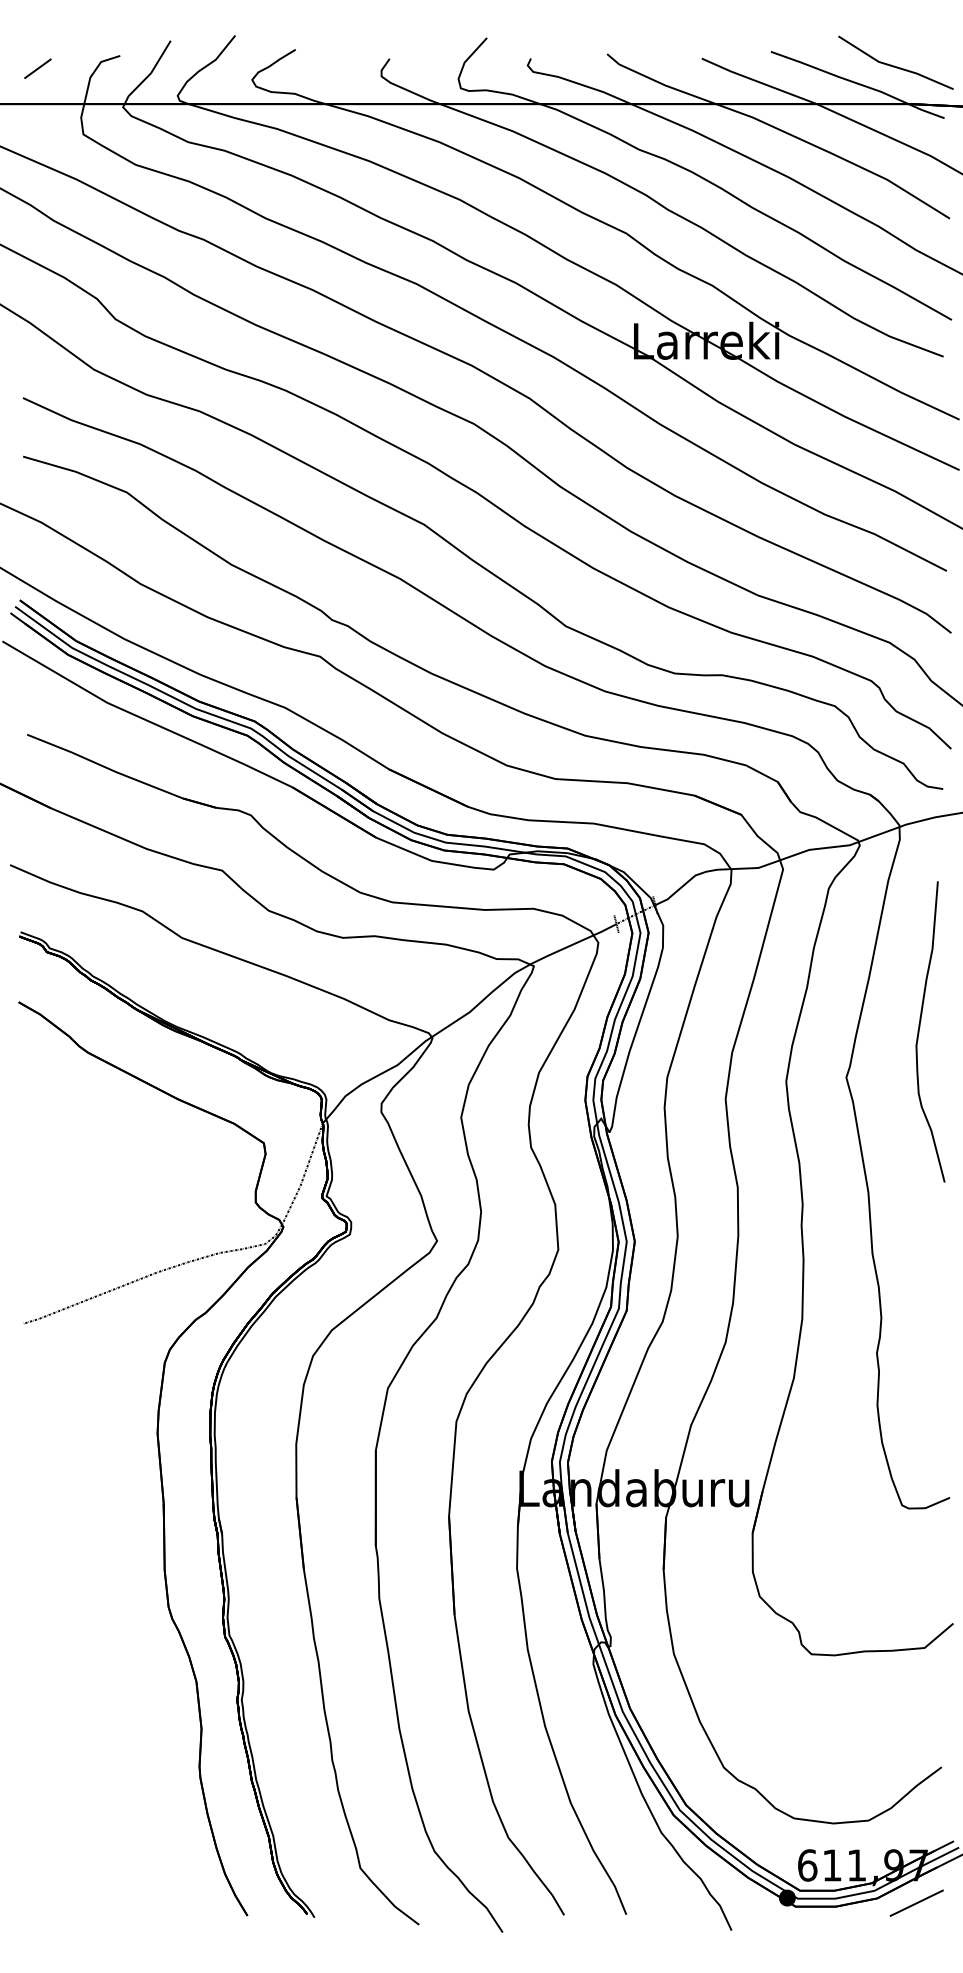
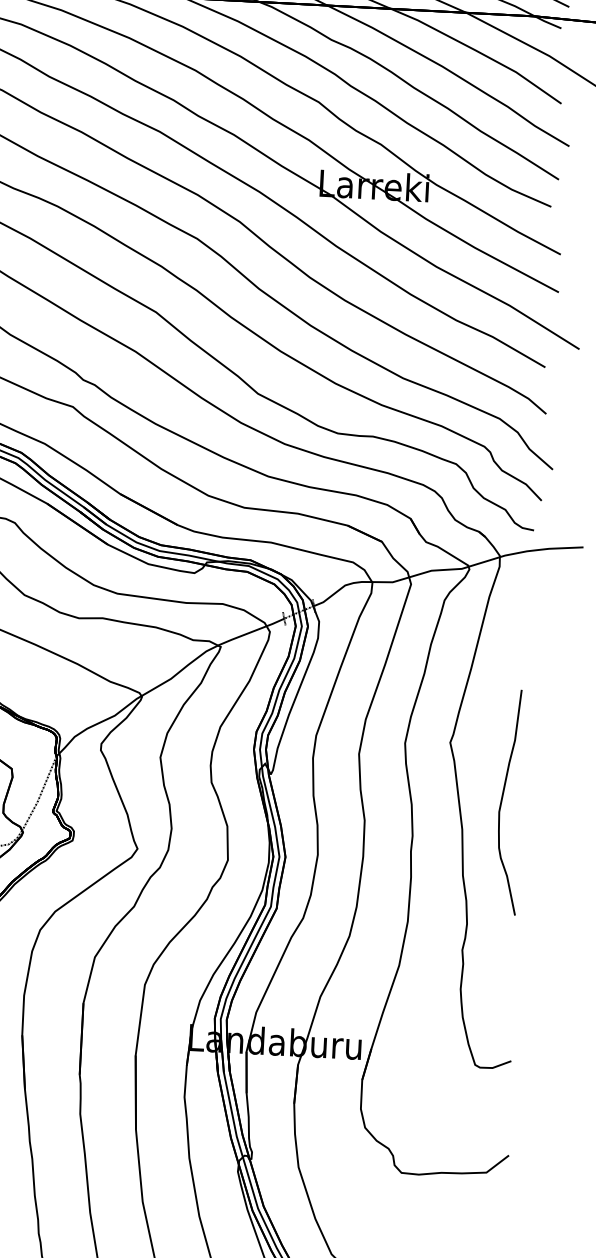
part: (920, 1027) -> (502, 798), moved

